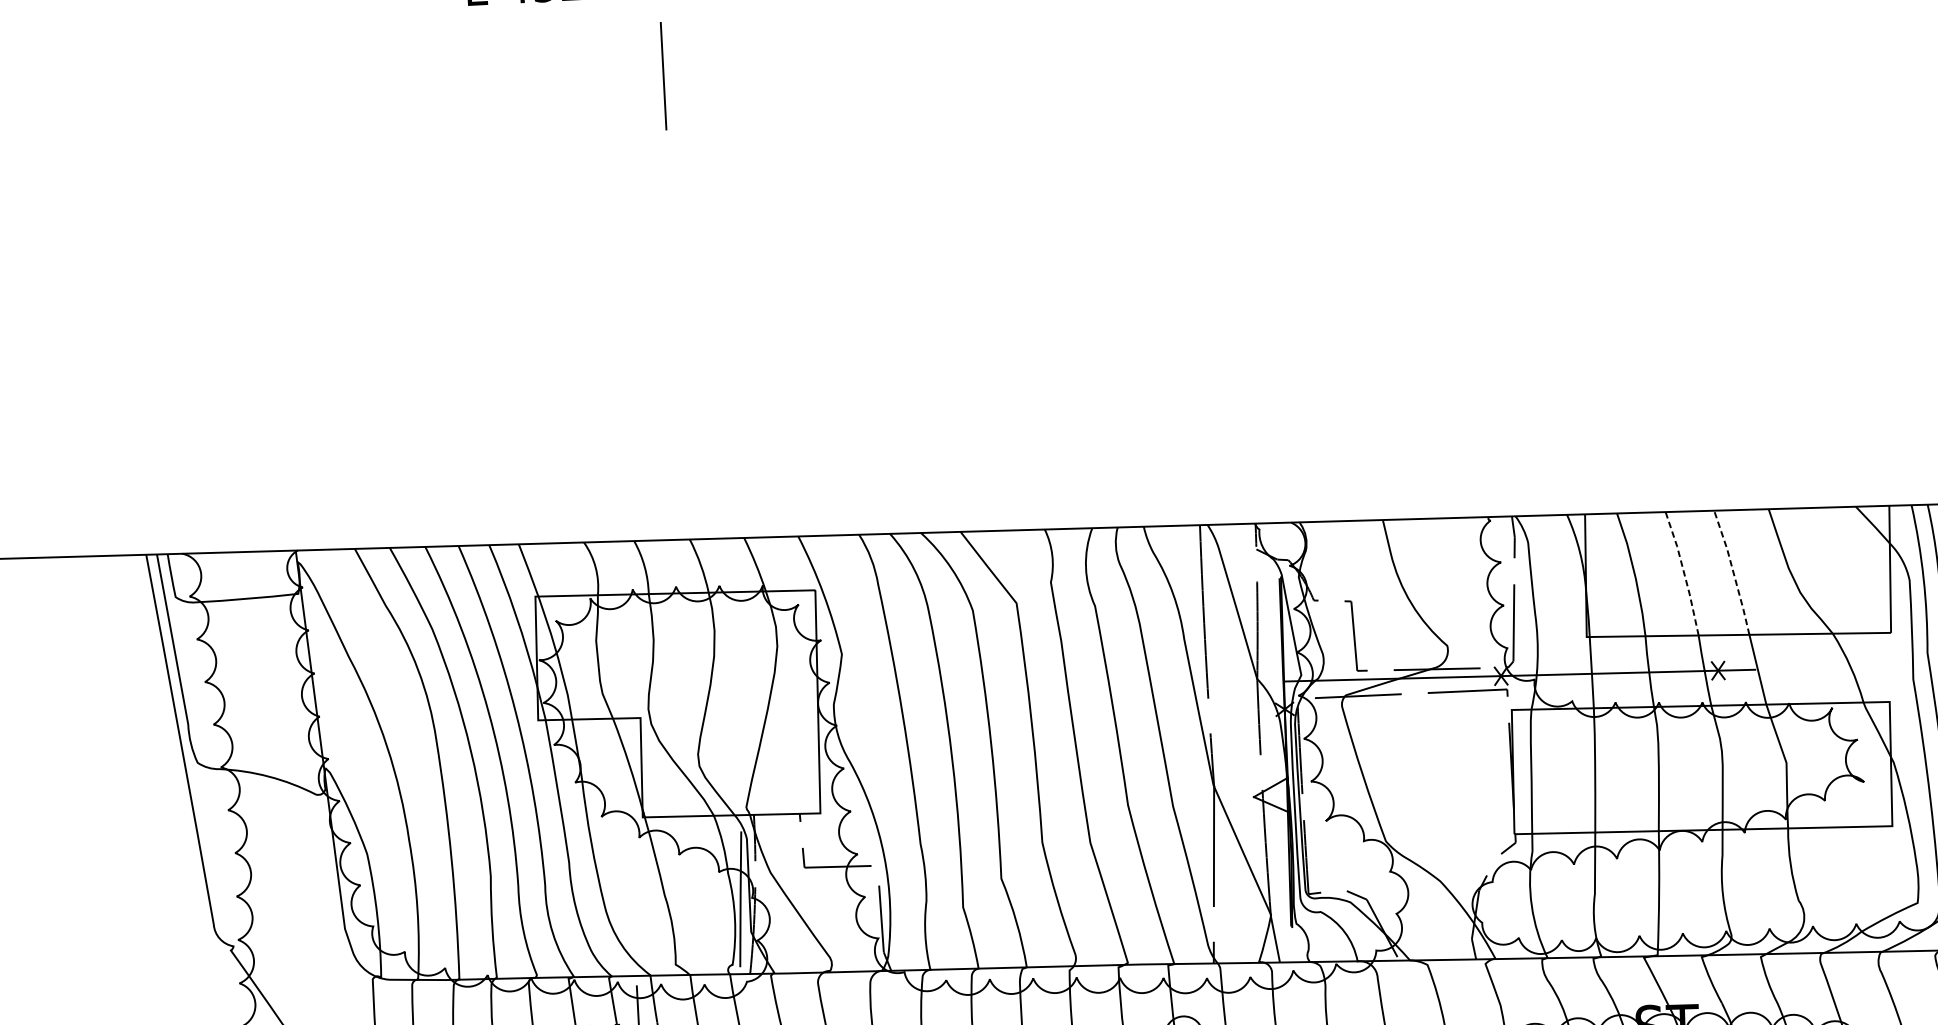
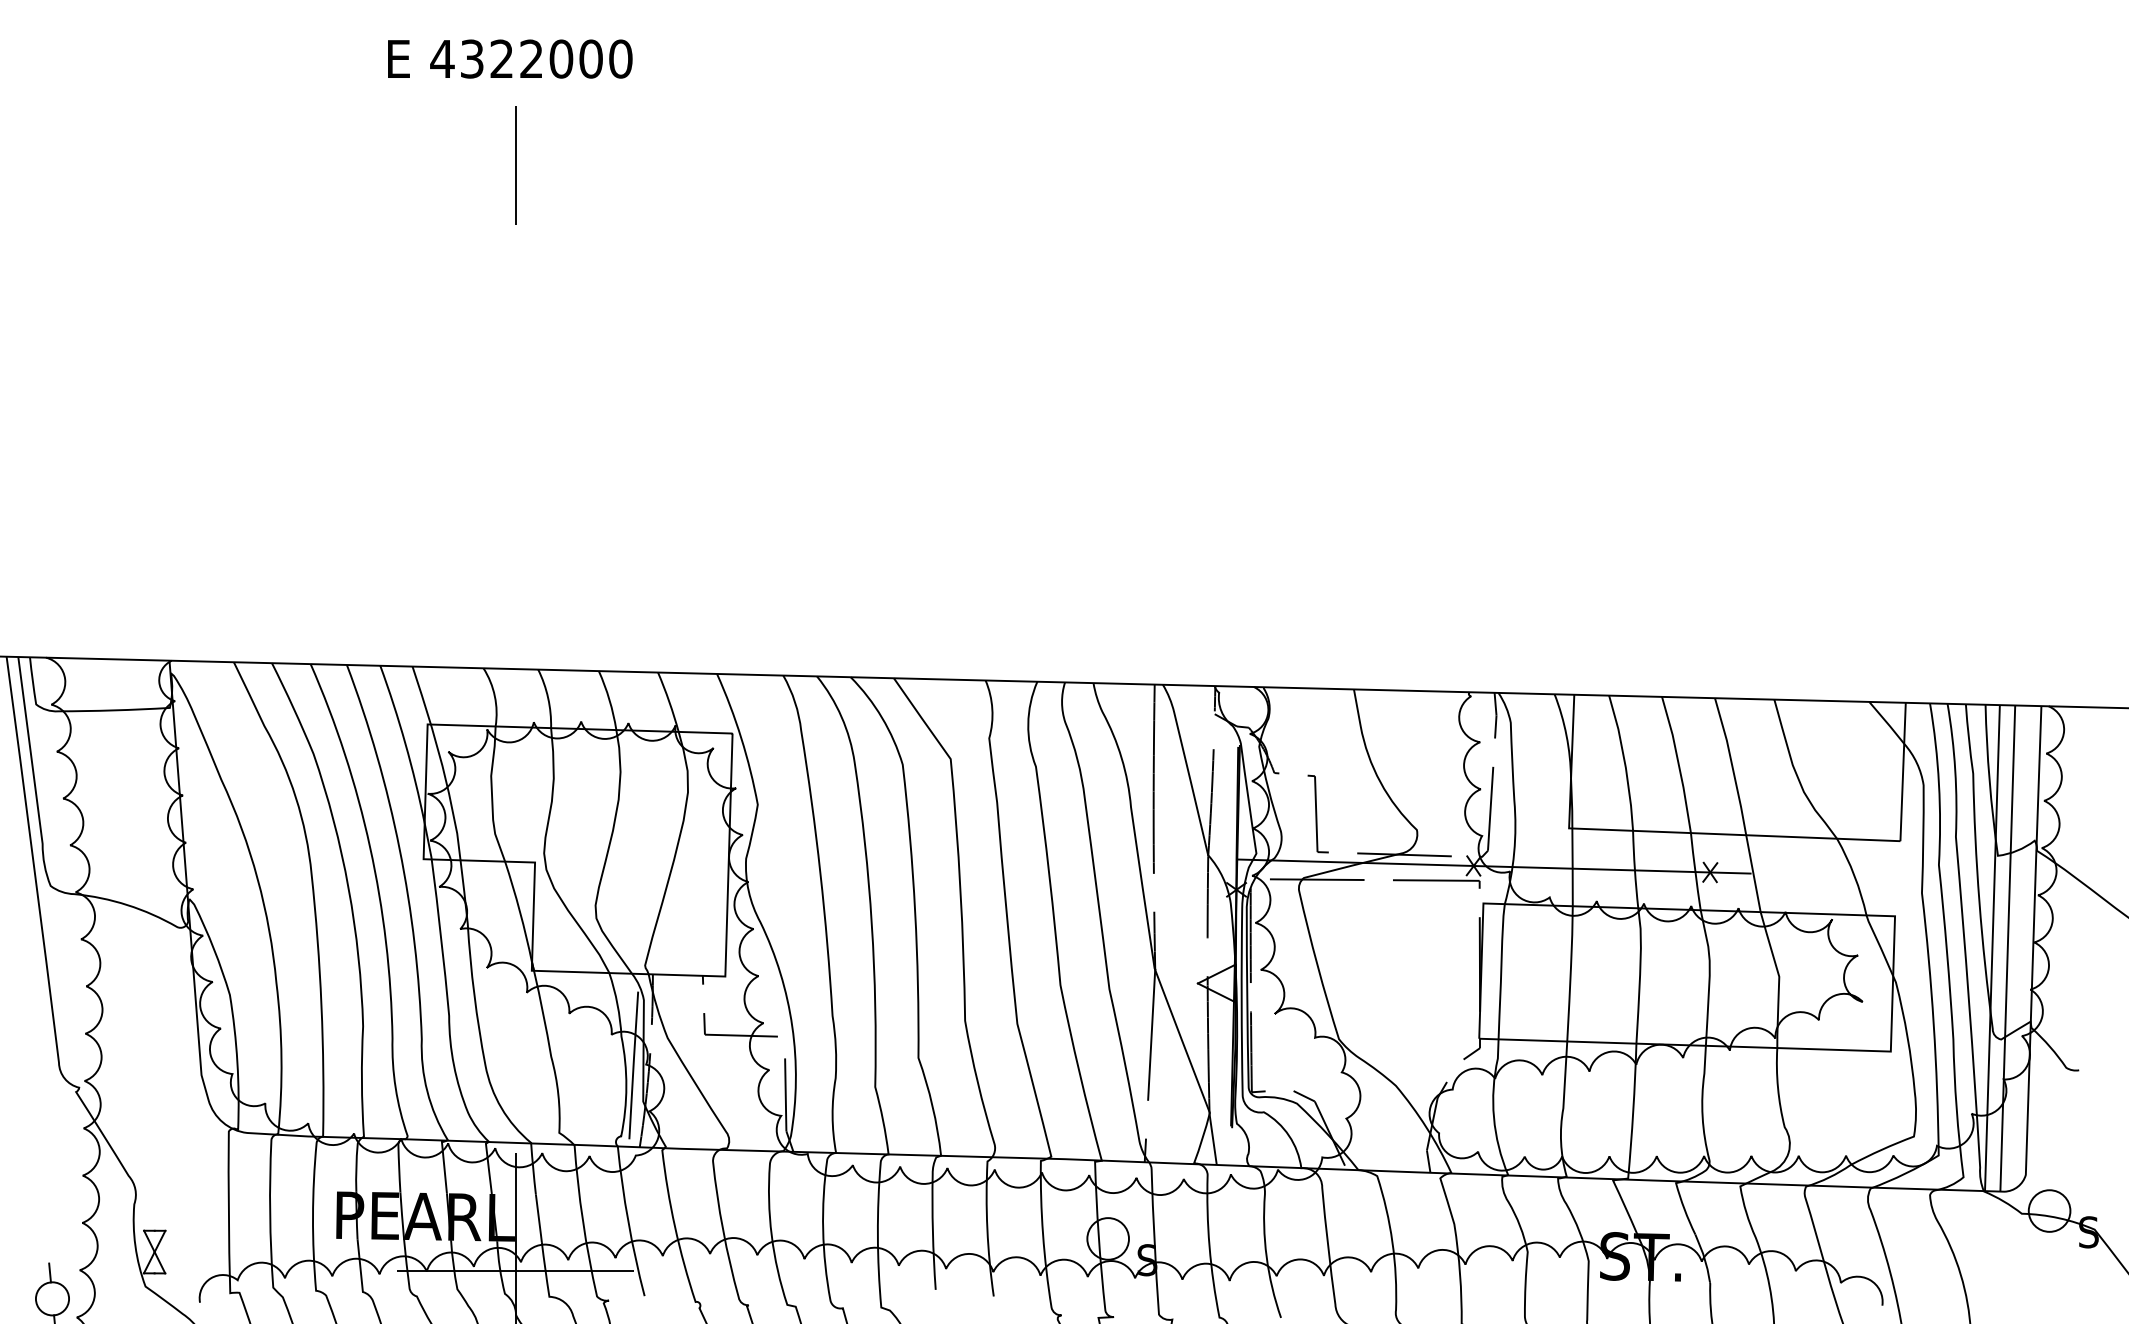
line: (663, 76) -> (515, 165), moved
line: (1733, 571) -> (1732, 765), dashed -> solid
line: (1683, 573) -> (1678, 764), dashed -> solid

